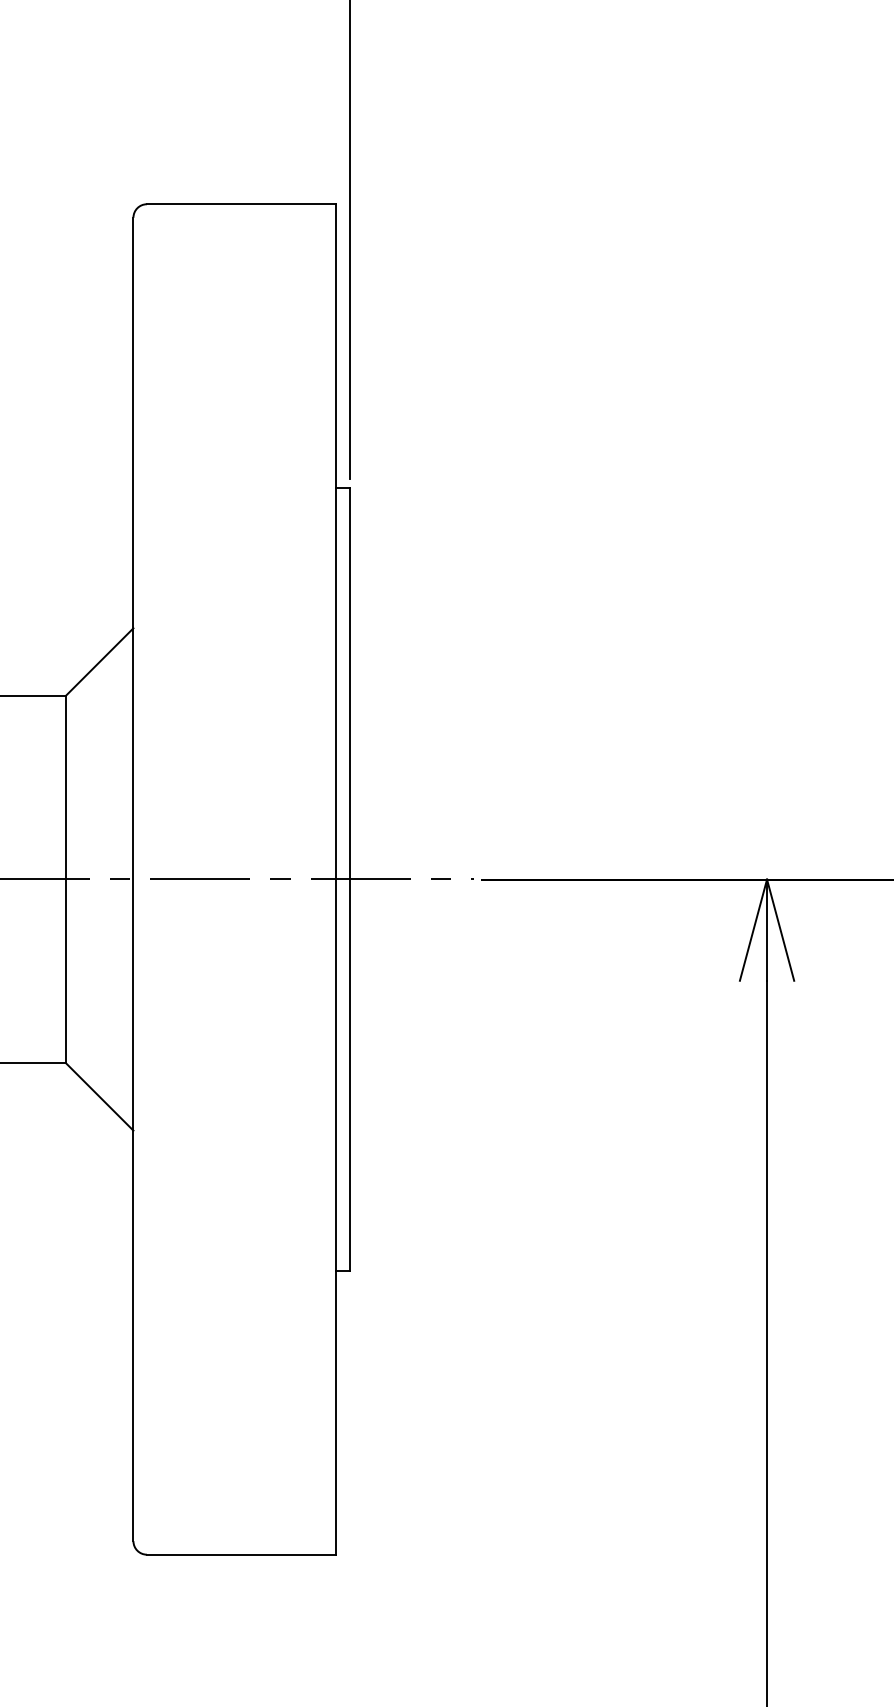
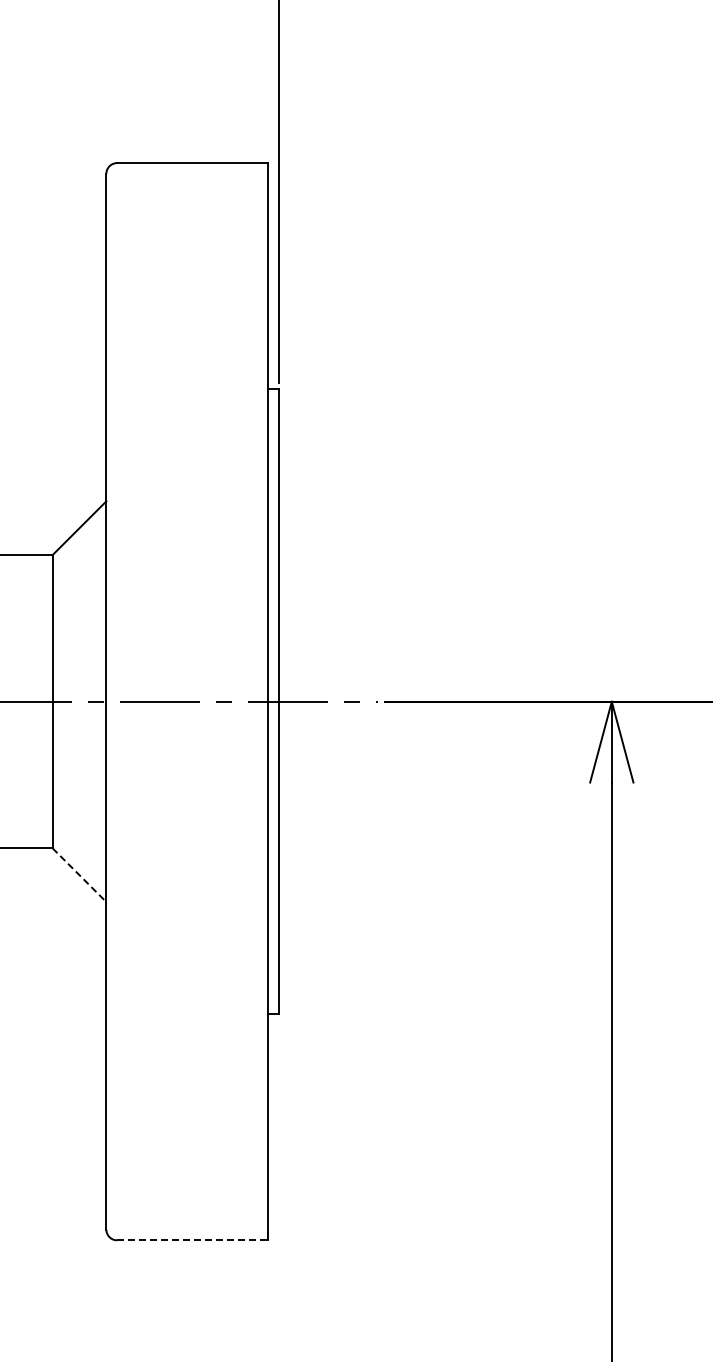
line: (99, 1097) -> (79, 875), solid -> dashed
line: (242, 1554) -> (193, 1240), solid -> dashed

